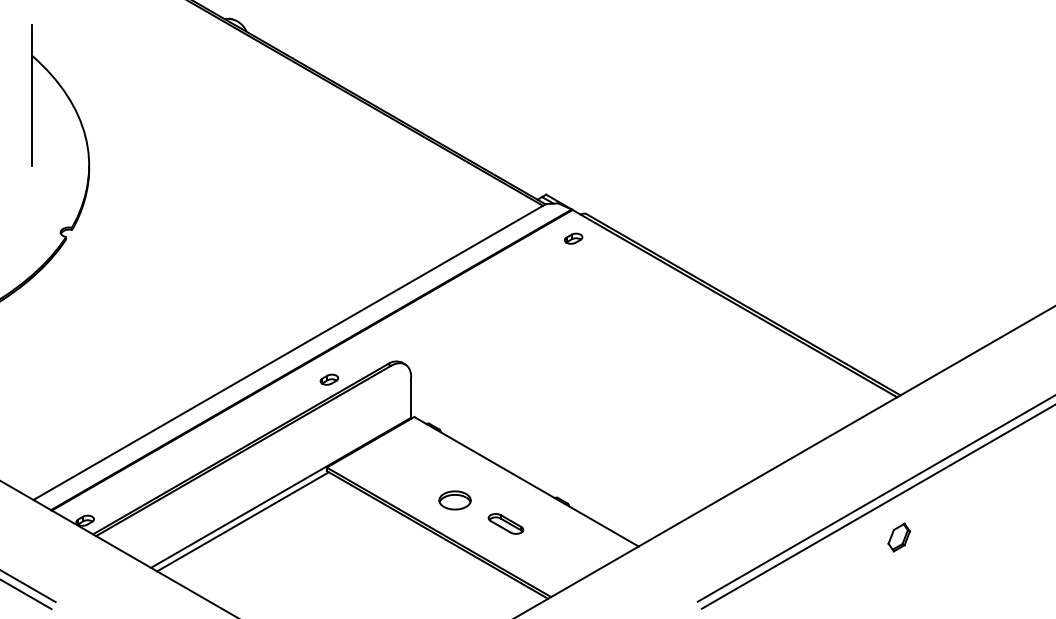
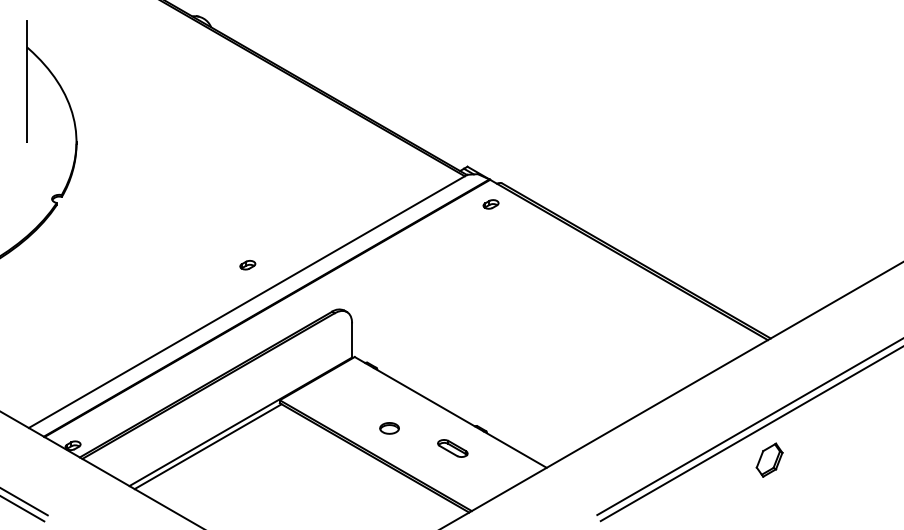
part: (329, 379) -> (247, 265), moved
part: (454, 500) -> (389, 428), size x0.7
part: (505, 523) -> (452, 448), moved
part: (899, 537) -> (769, 460), size x1.4

